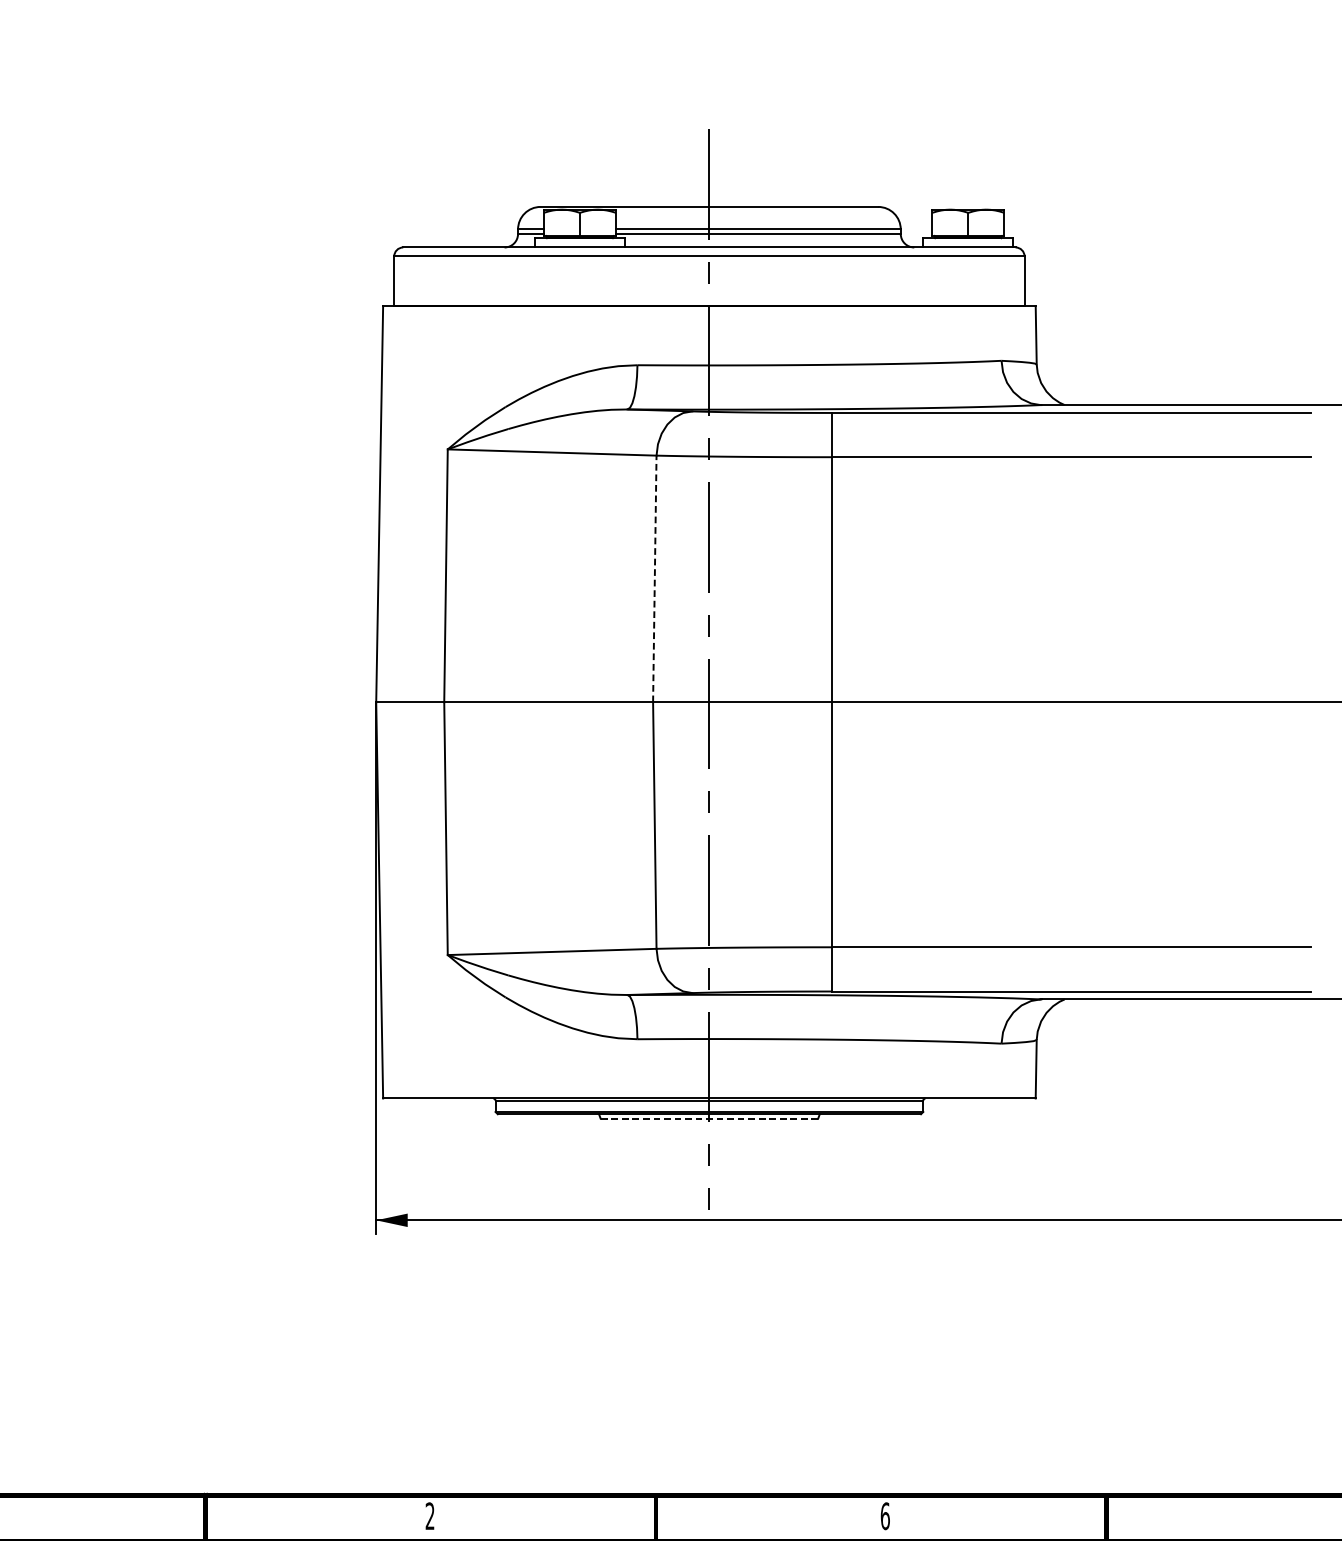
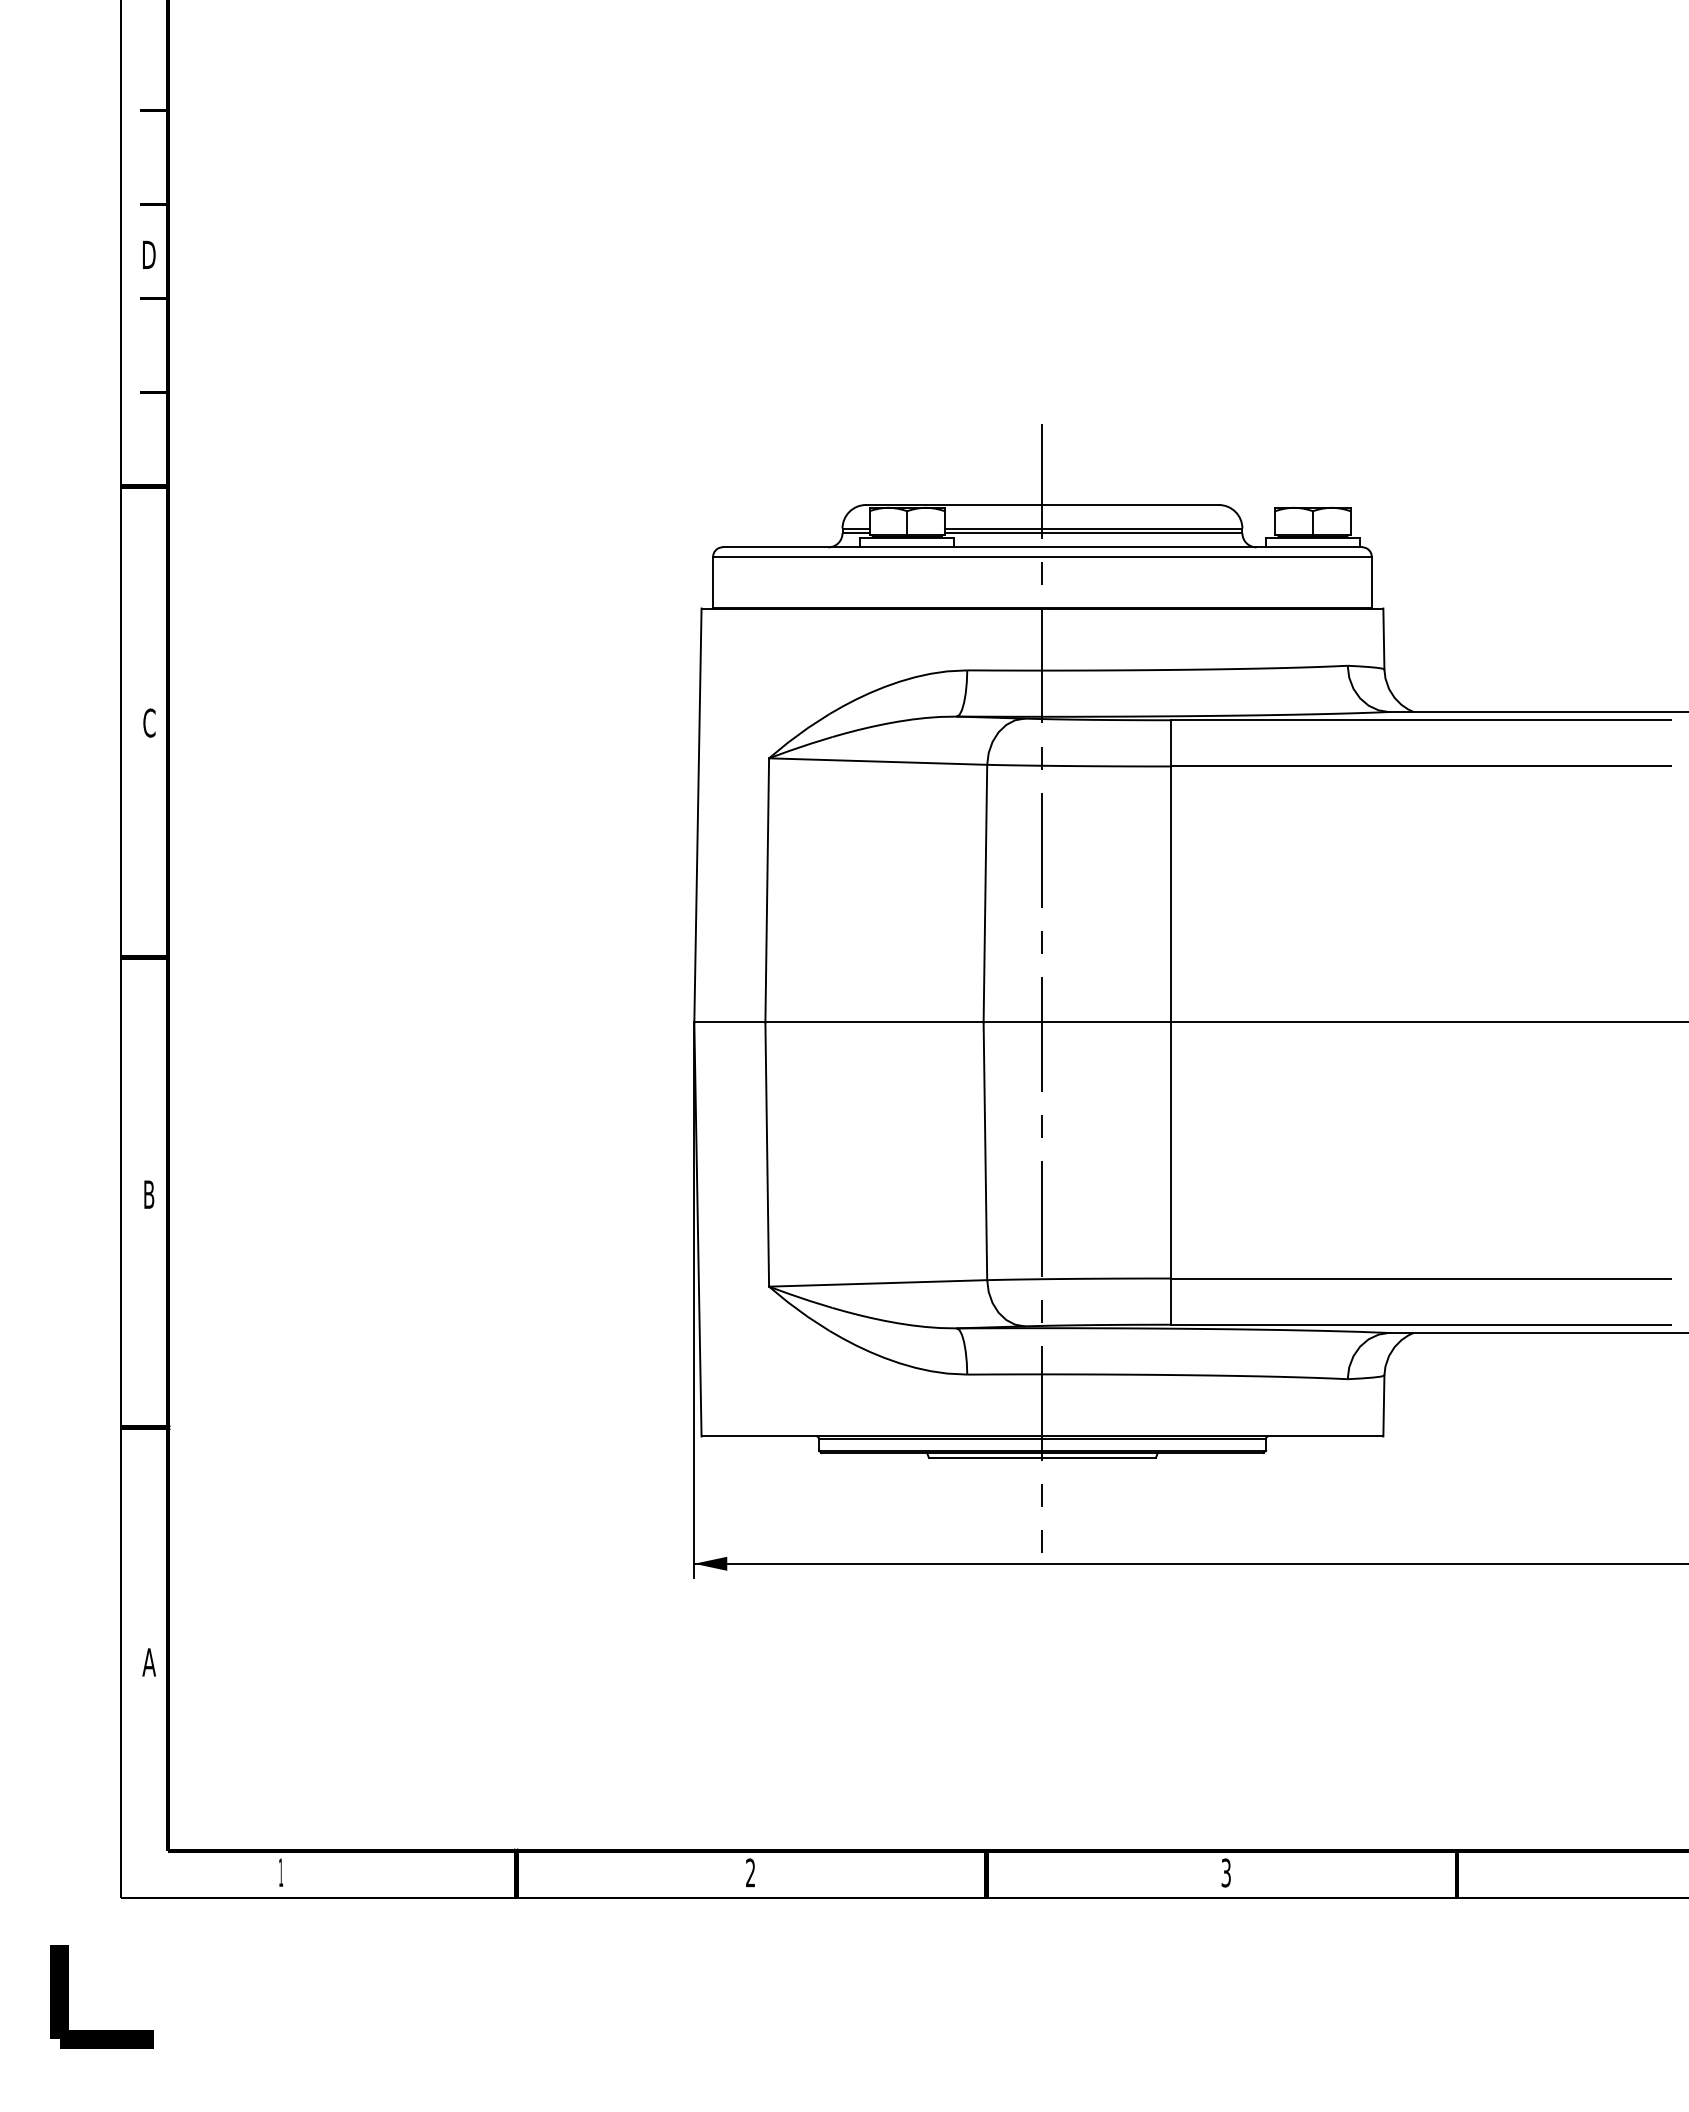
line: (654, 578) -> (985, 893), dashed -> solid
line: (709, 1118) -> (1042, 1457), dashed -> solid
text: (885, 1515) -> (1226, 1872), 6 -> 3

